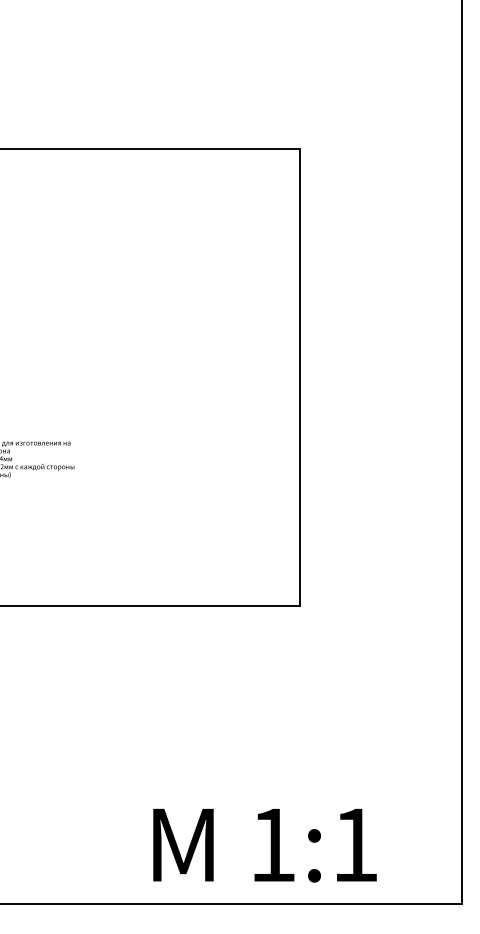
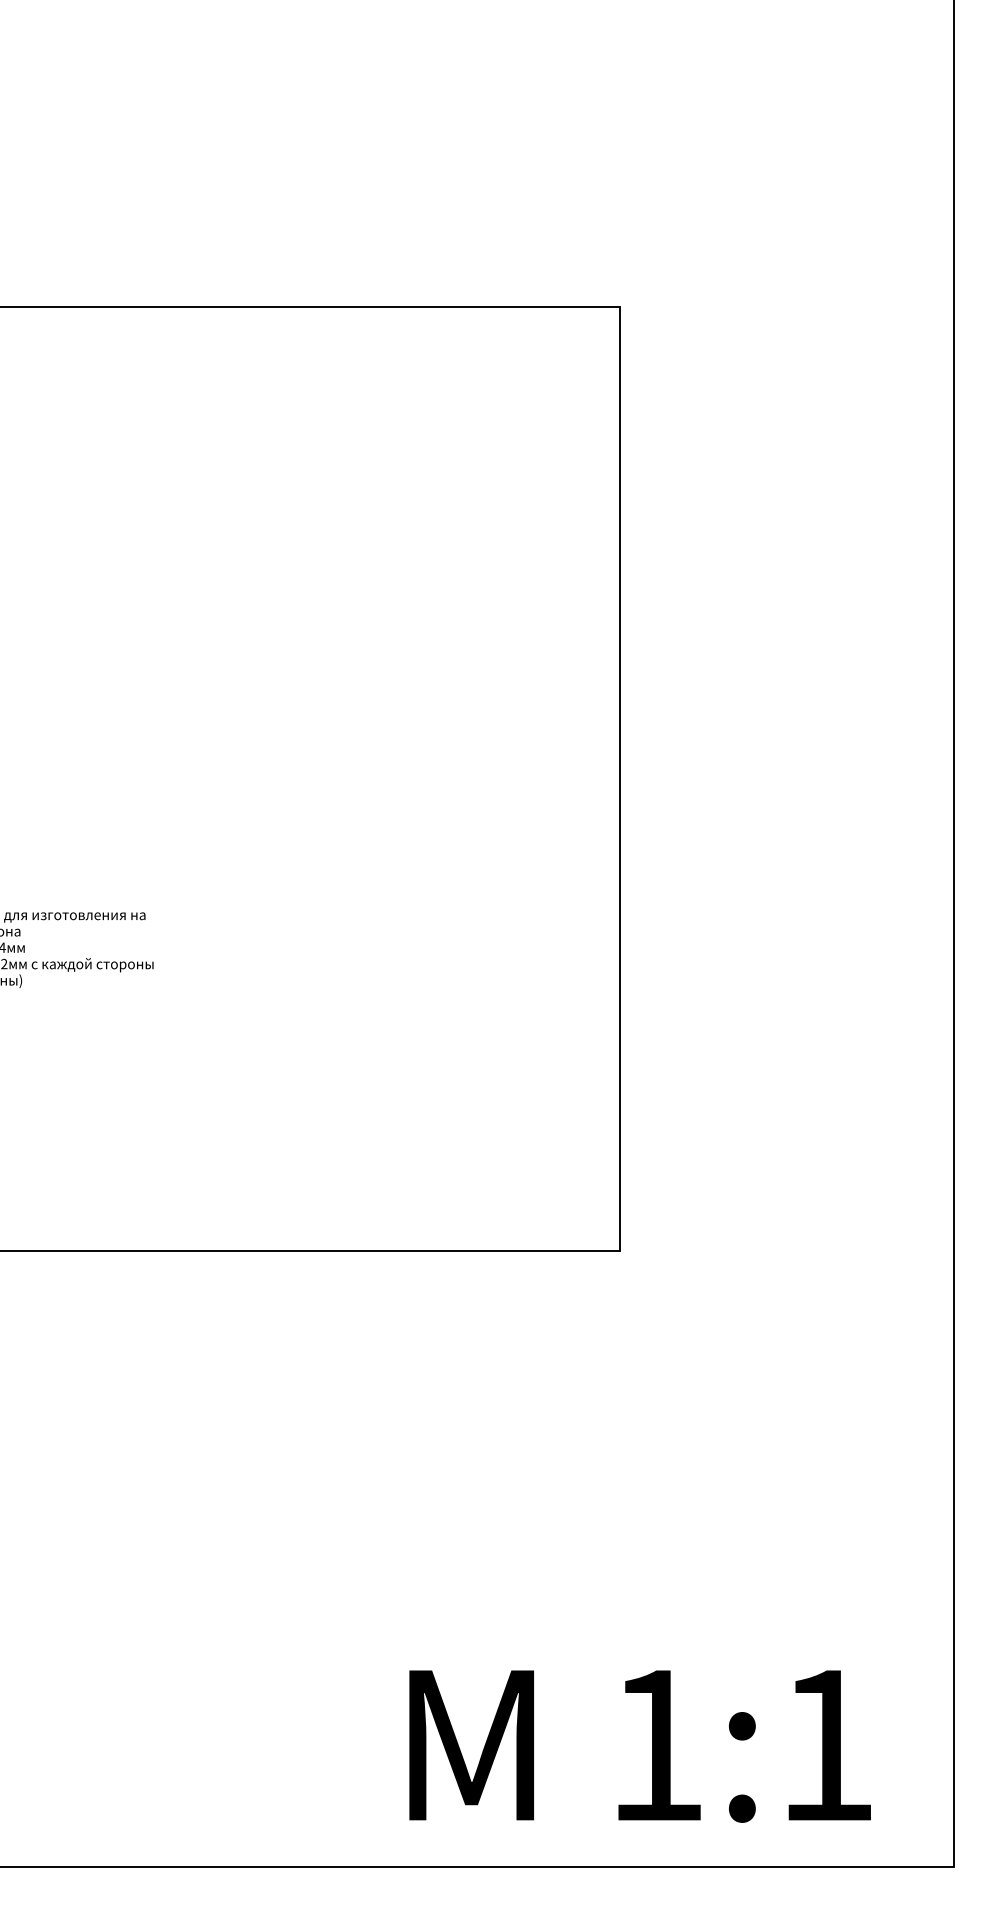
text: (264, 845) -> (639, 1746), moved

